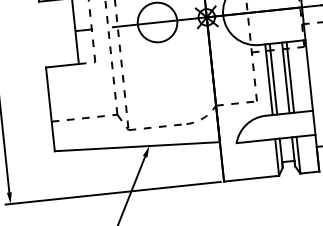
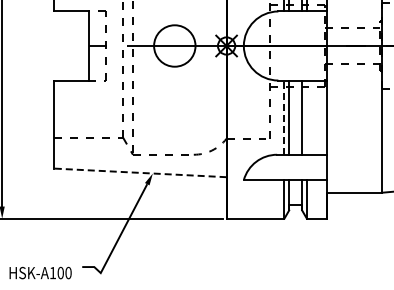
line: (289, 77) -> (306, 117), removed
line: (269, 79) -> (284, 117), solid -> dashed
line: (136, 146) -> (139, 172), solid -> dashed

